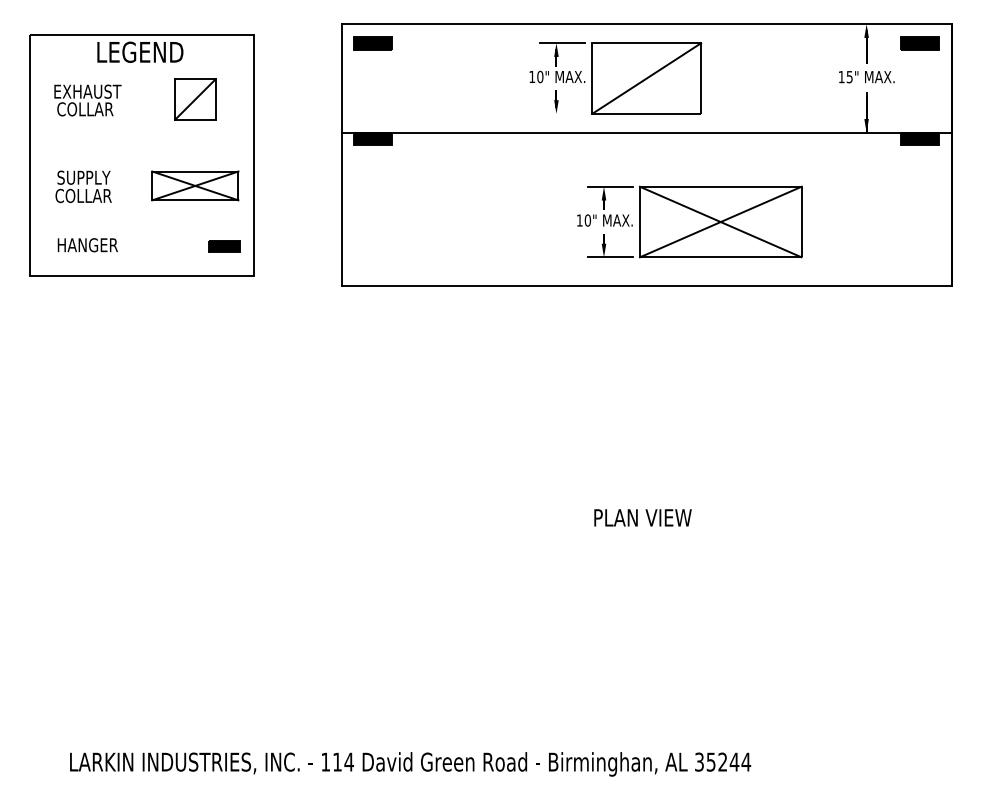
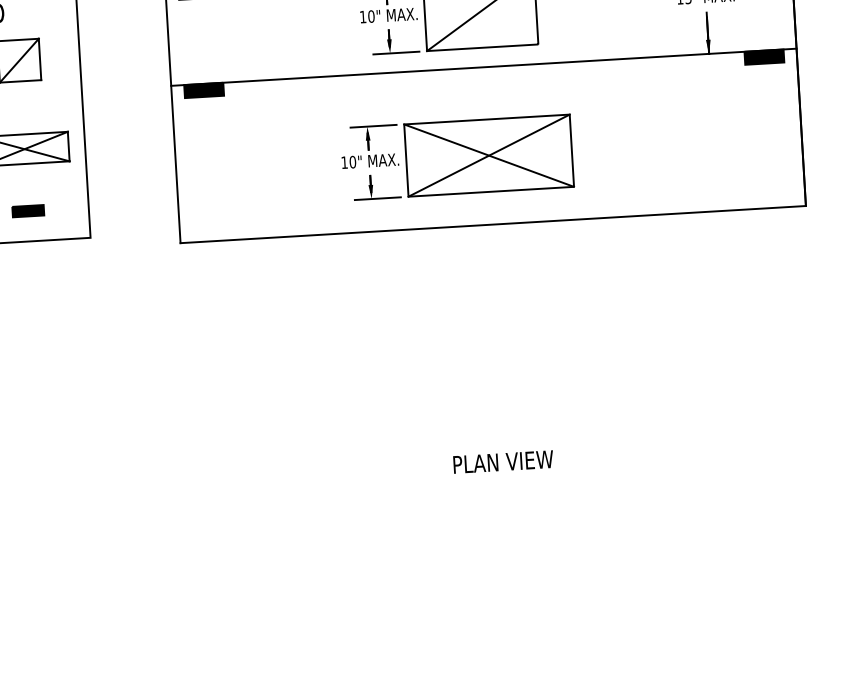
line: (562, 113) -> (396, 52), added
part: (689, 221) -> (457, 156), moved
part: (224, 246) -> (28, 211), moved

